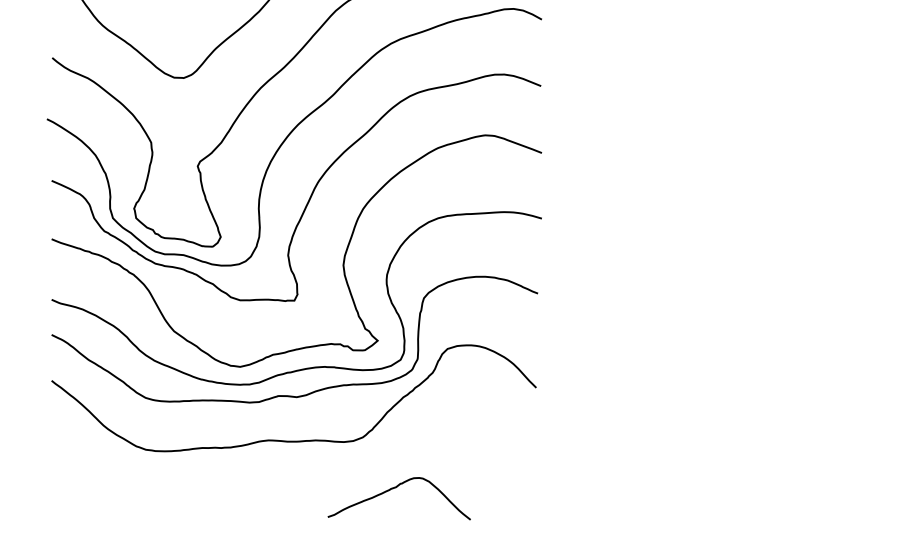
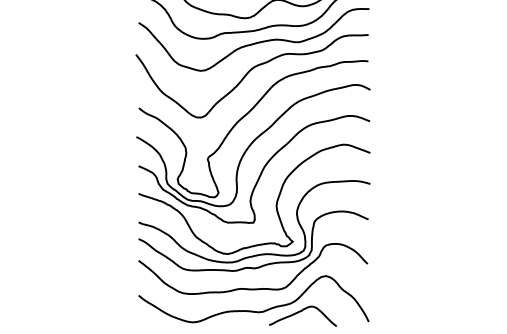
curve: (294, 486) -> (253, 310), added

